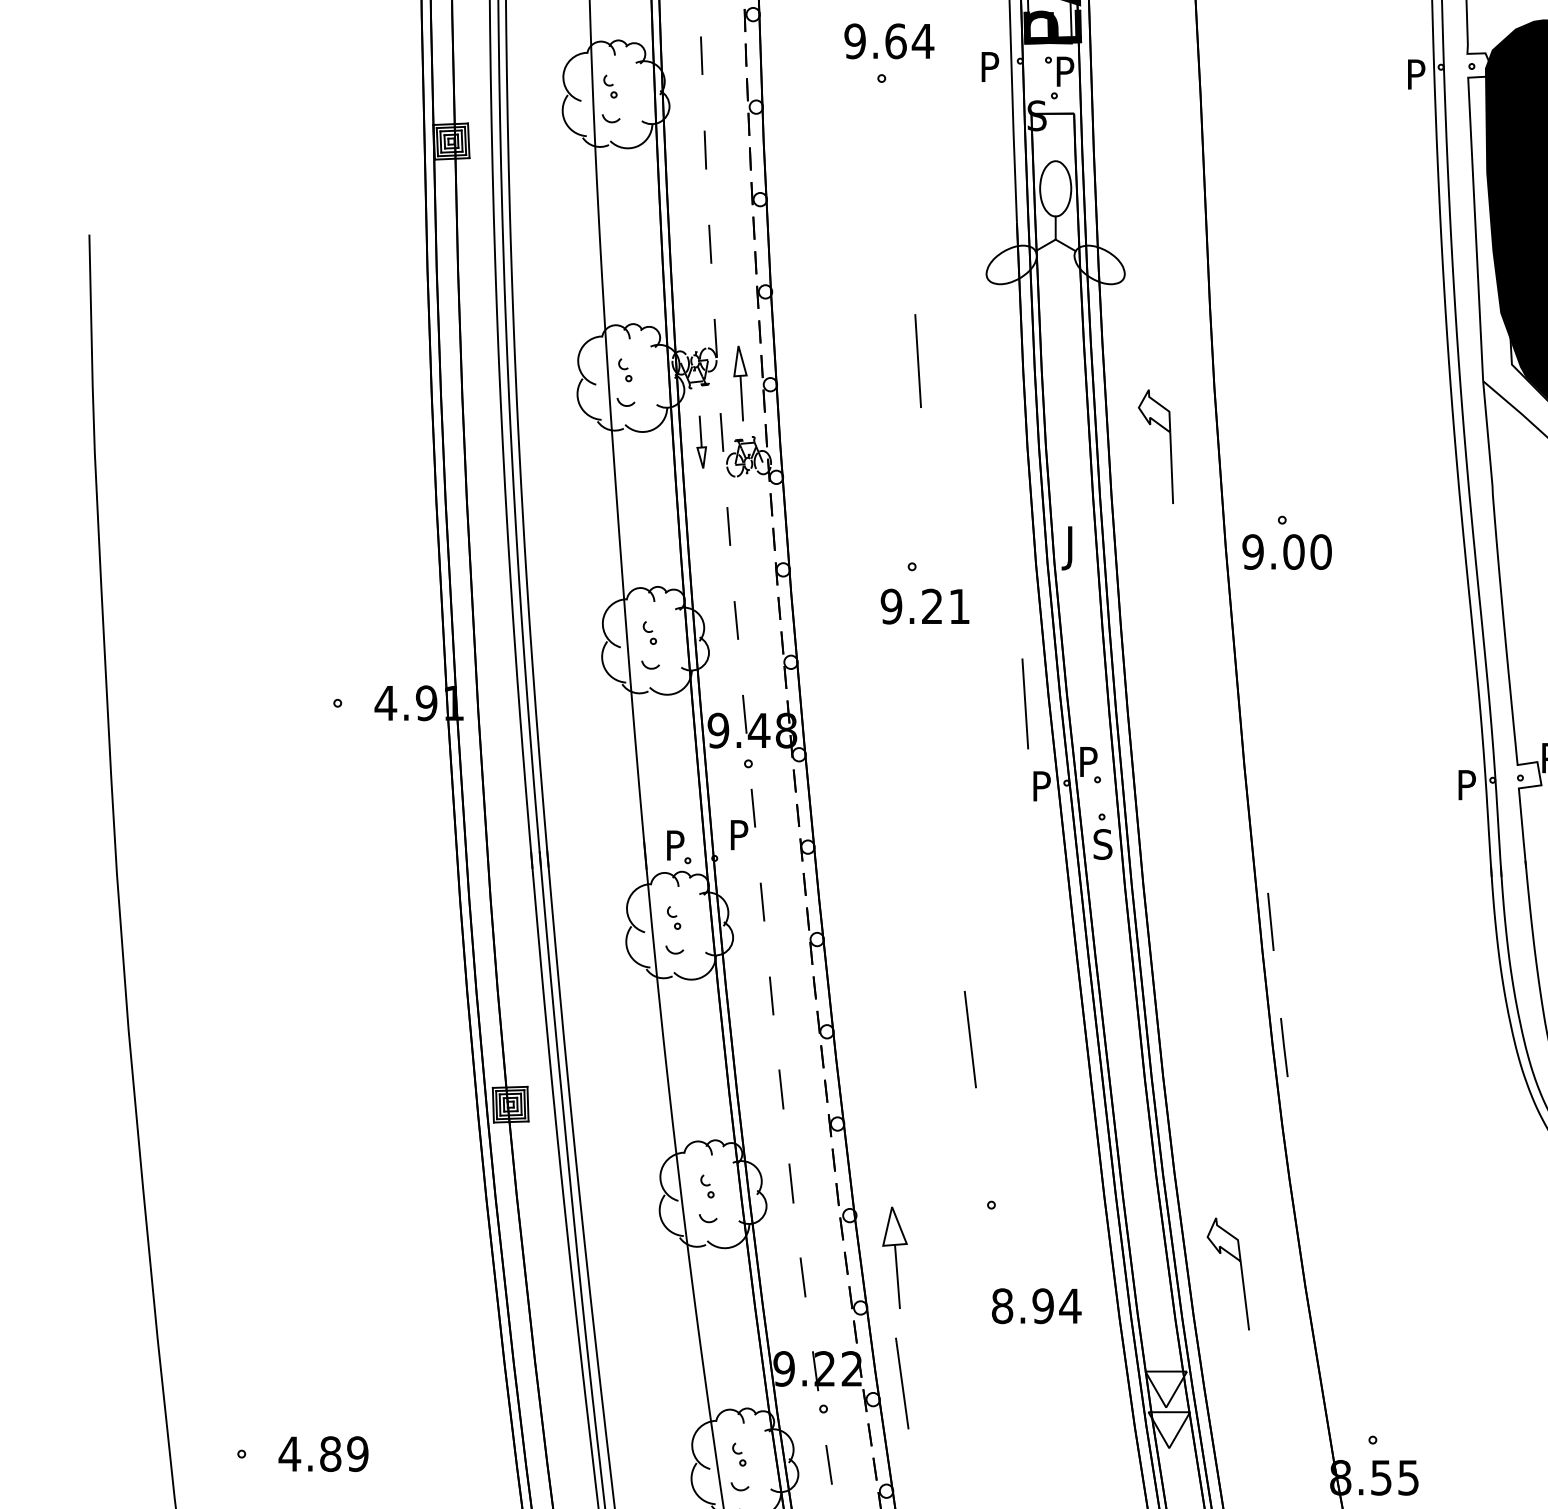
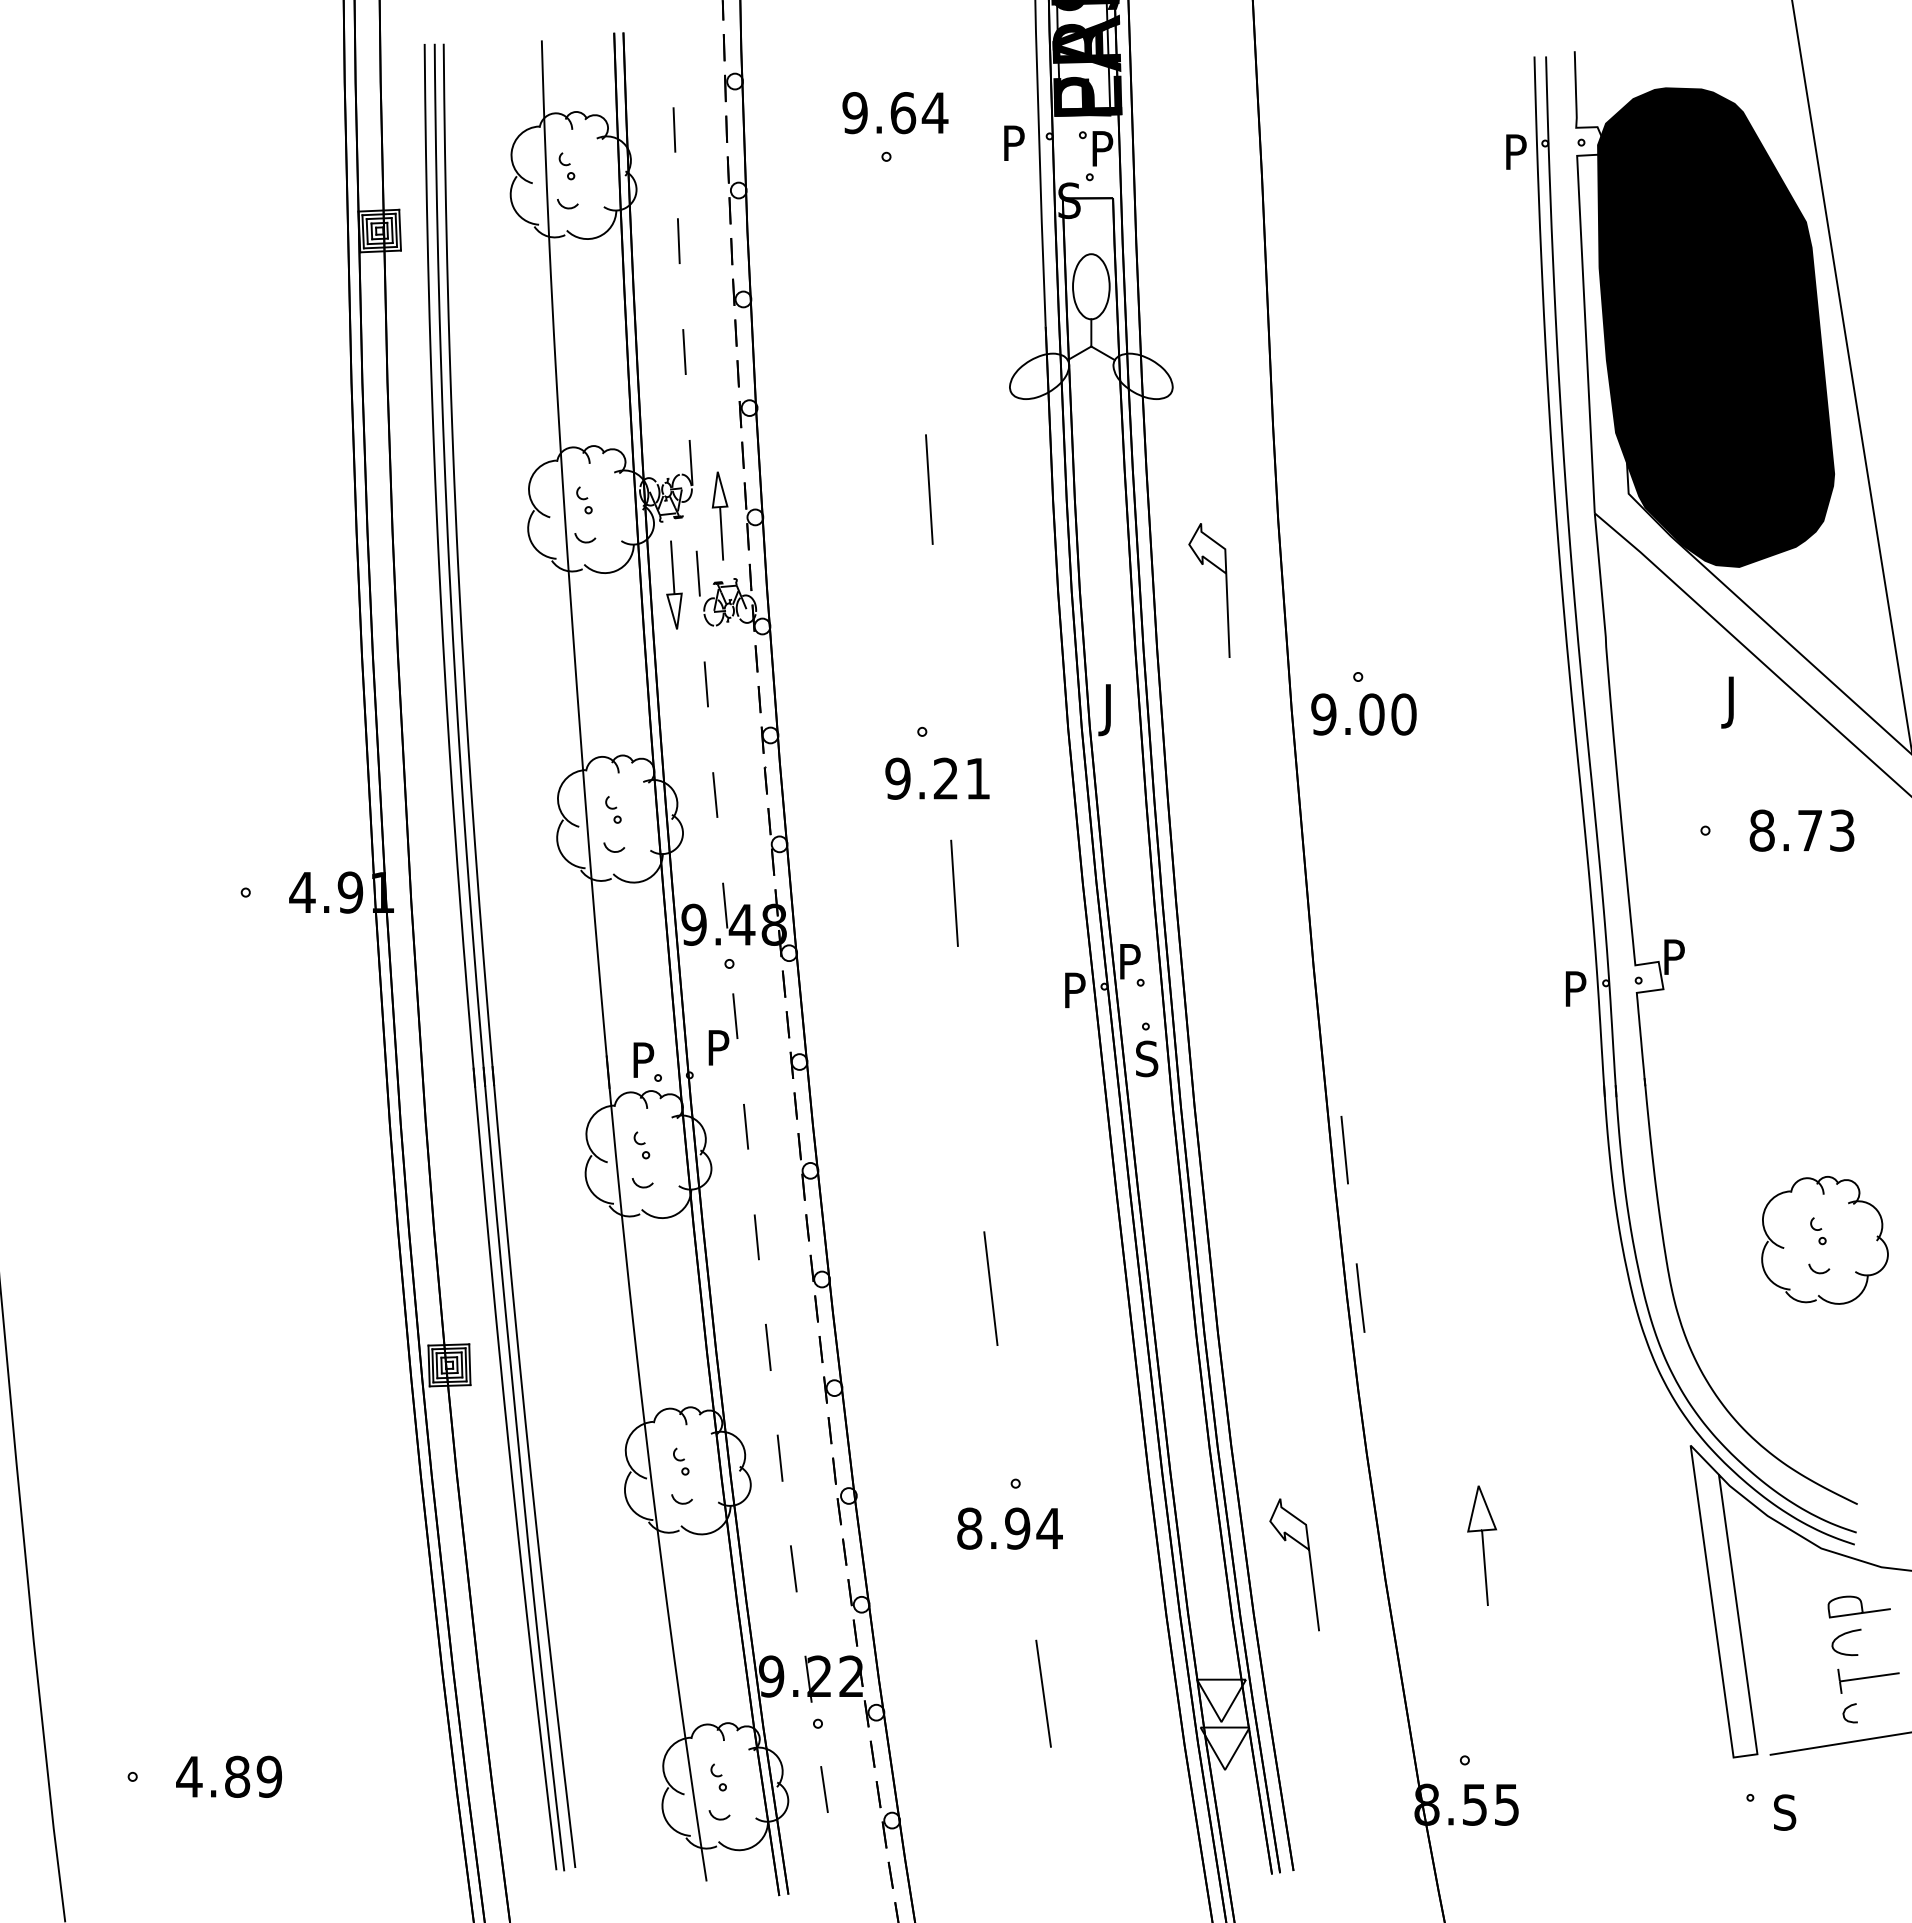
part: (701, 441) -> (674, 584), size x1.43
line: (1025, 703) -> (954, 892), moved
curve: (895, 1257) -> (1482, 1545), moved
text: (1036, 1306) -> (1009, 1528), moved
line: (902, 1383) -> (1043, 1693), moved

